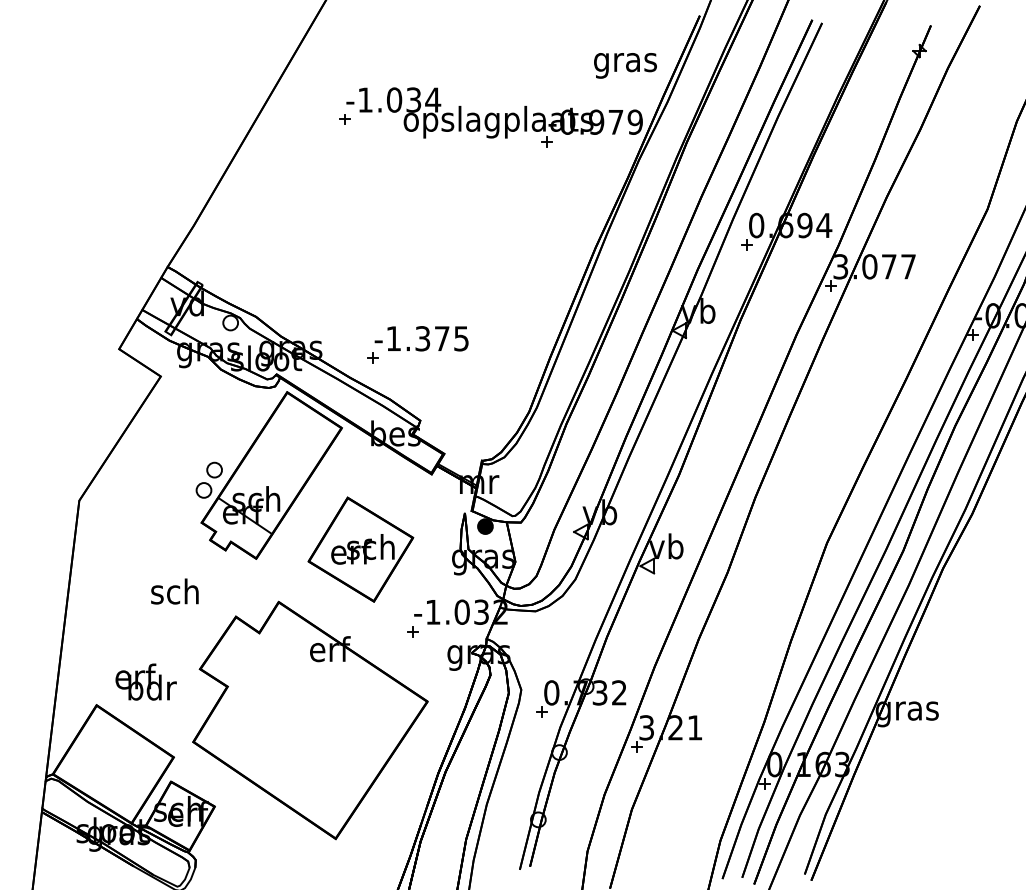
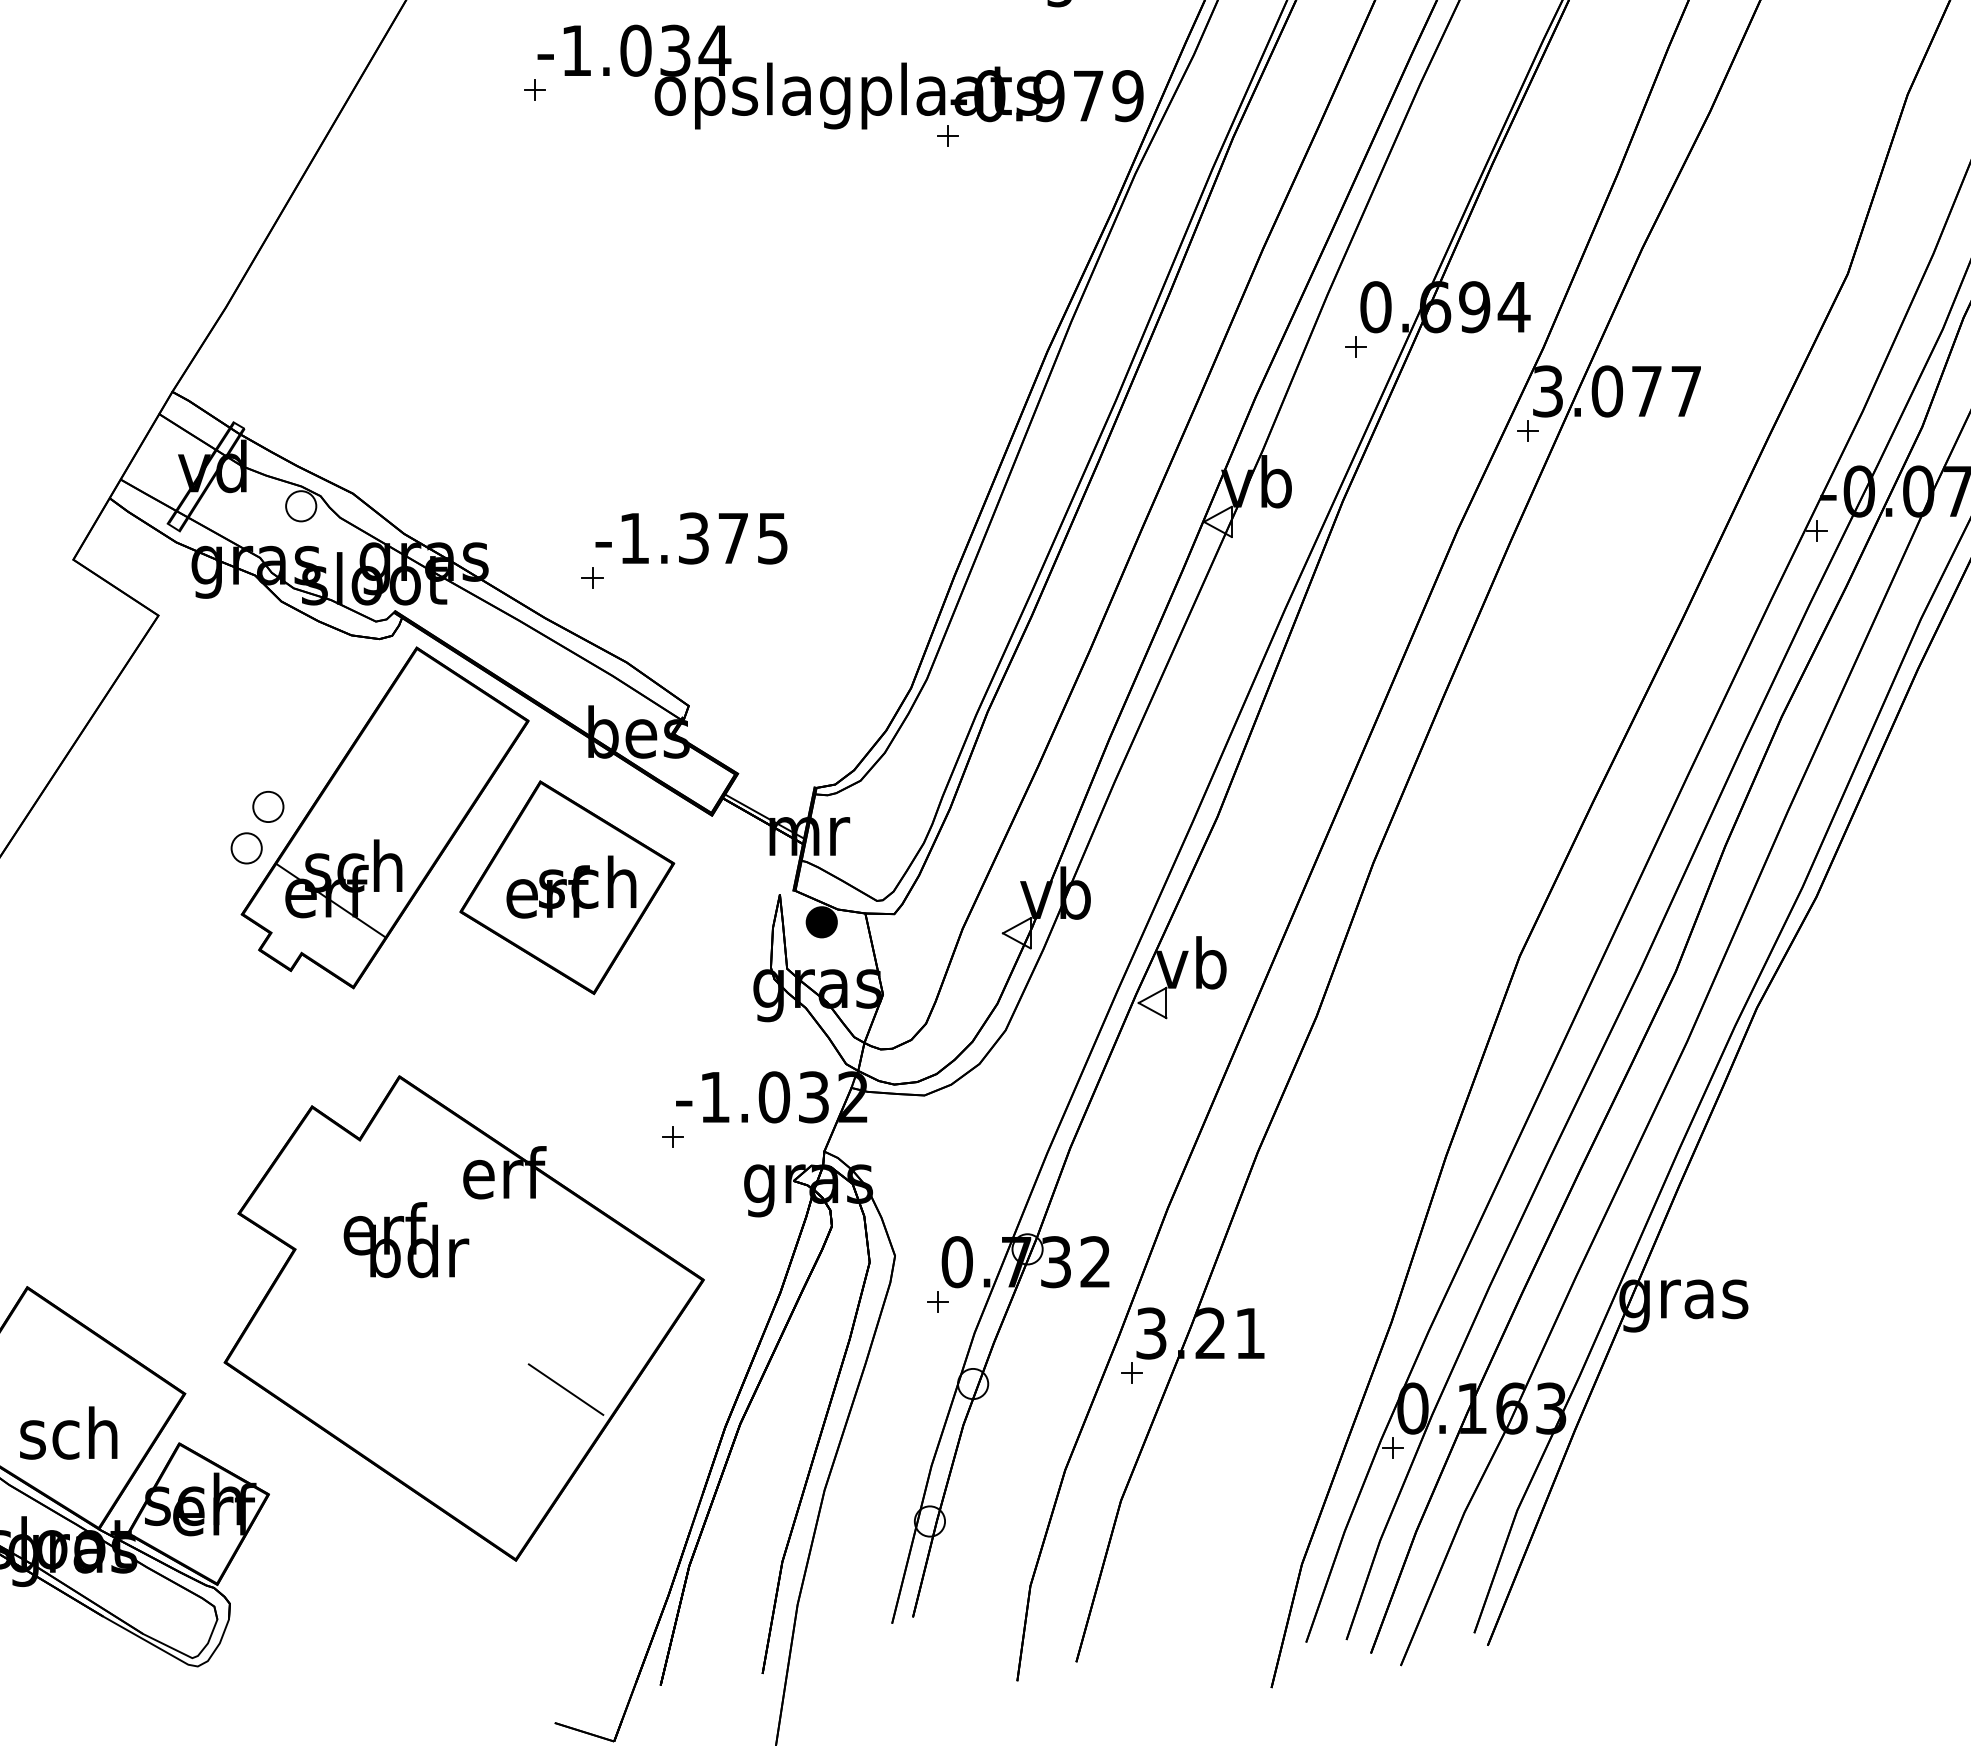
part: (360, 549) -> (566, 887), moved
text: (174, 591) -> (67, 1432), moved
text: (145, 681) -> (405, 1238), moved
line: (360, 754) -> (566, 1387), added

